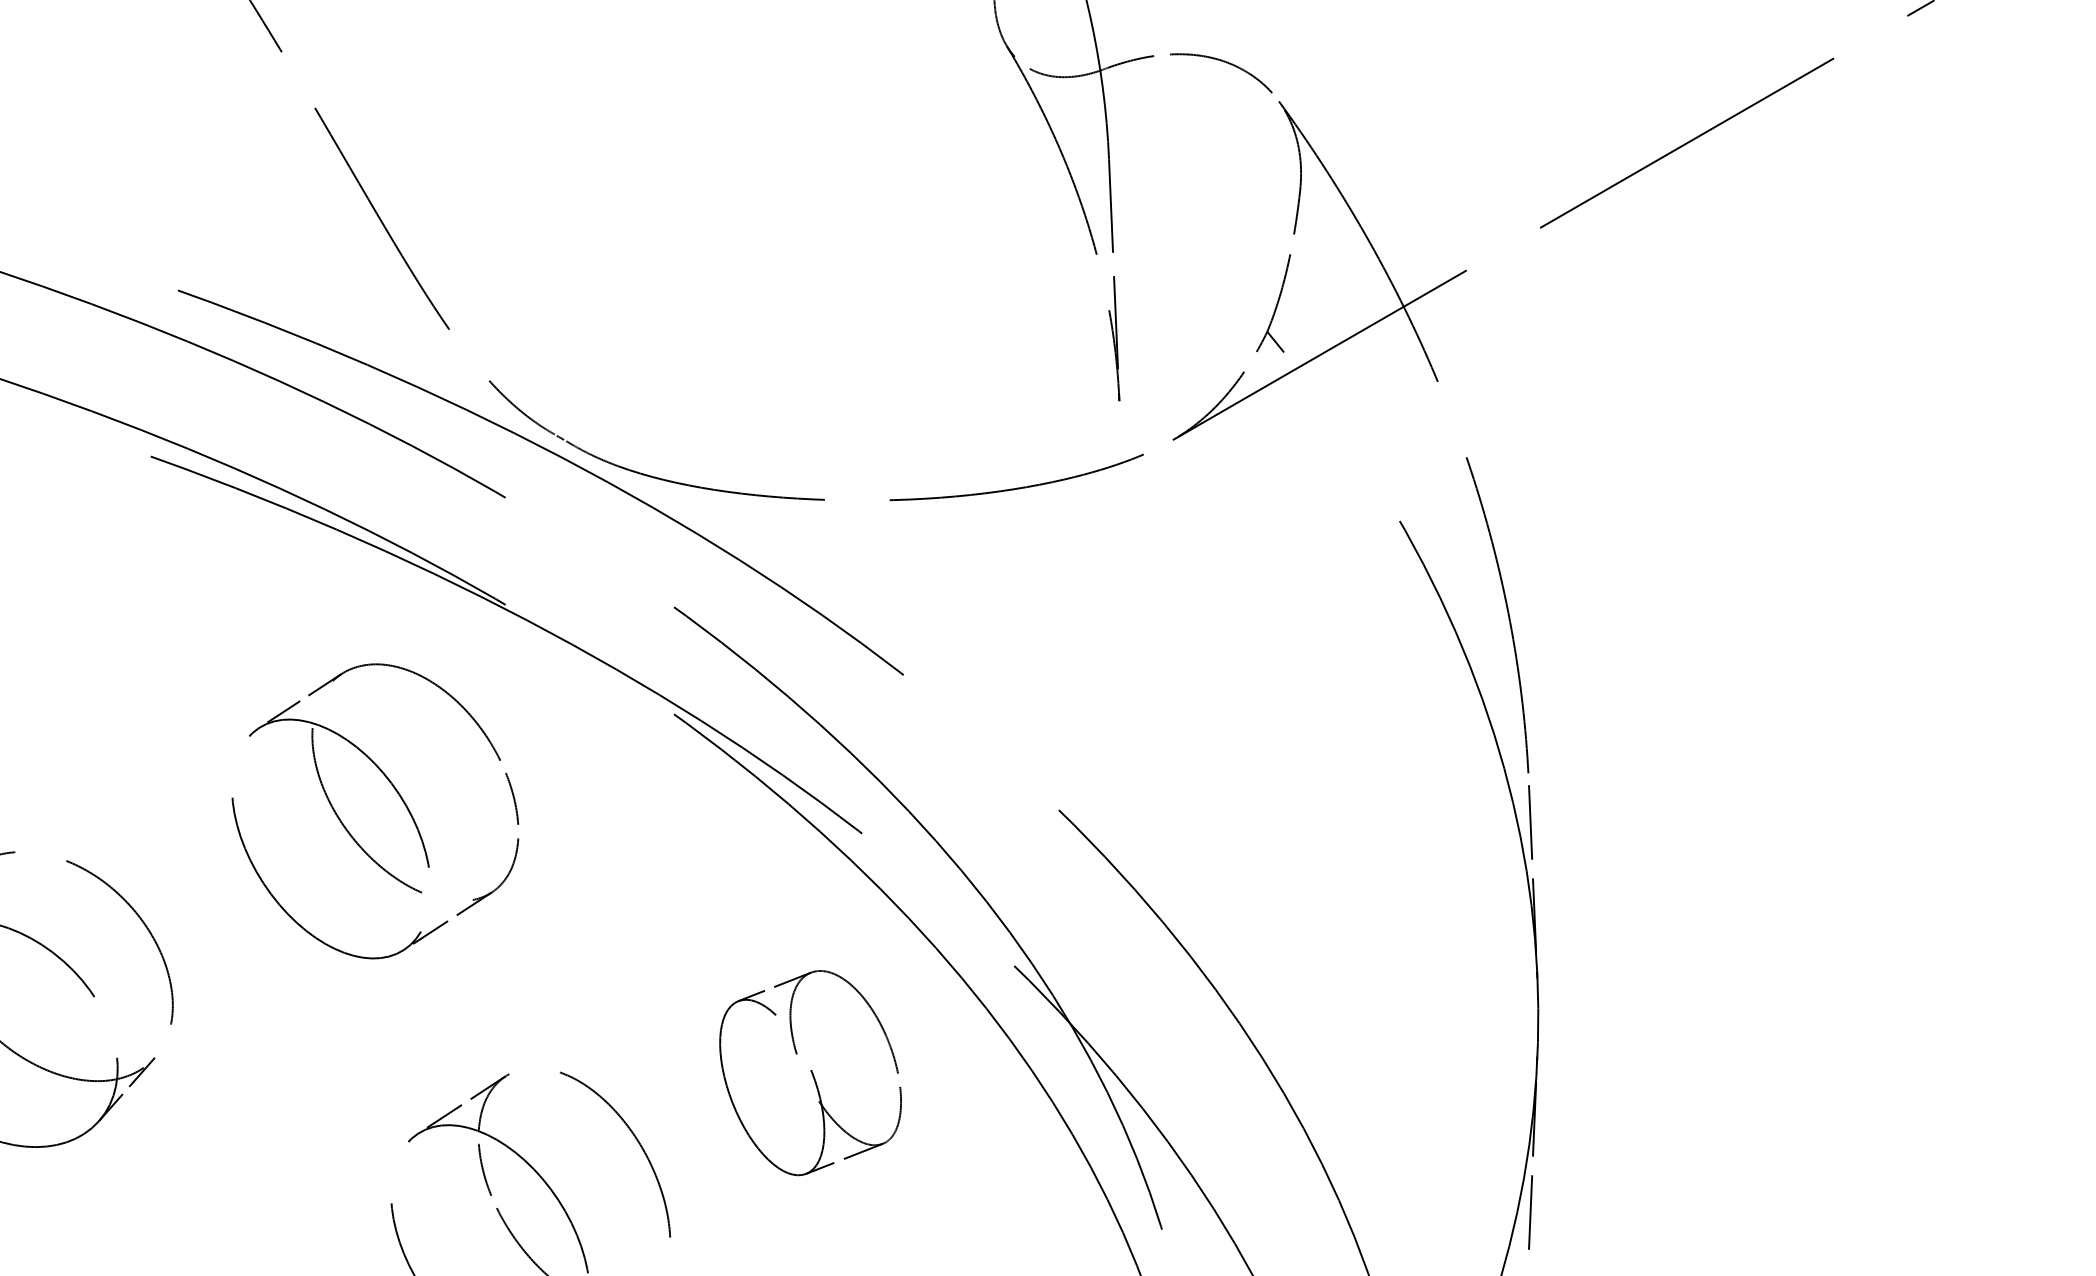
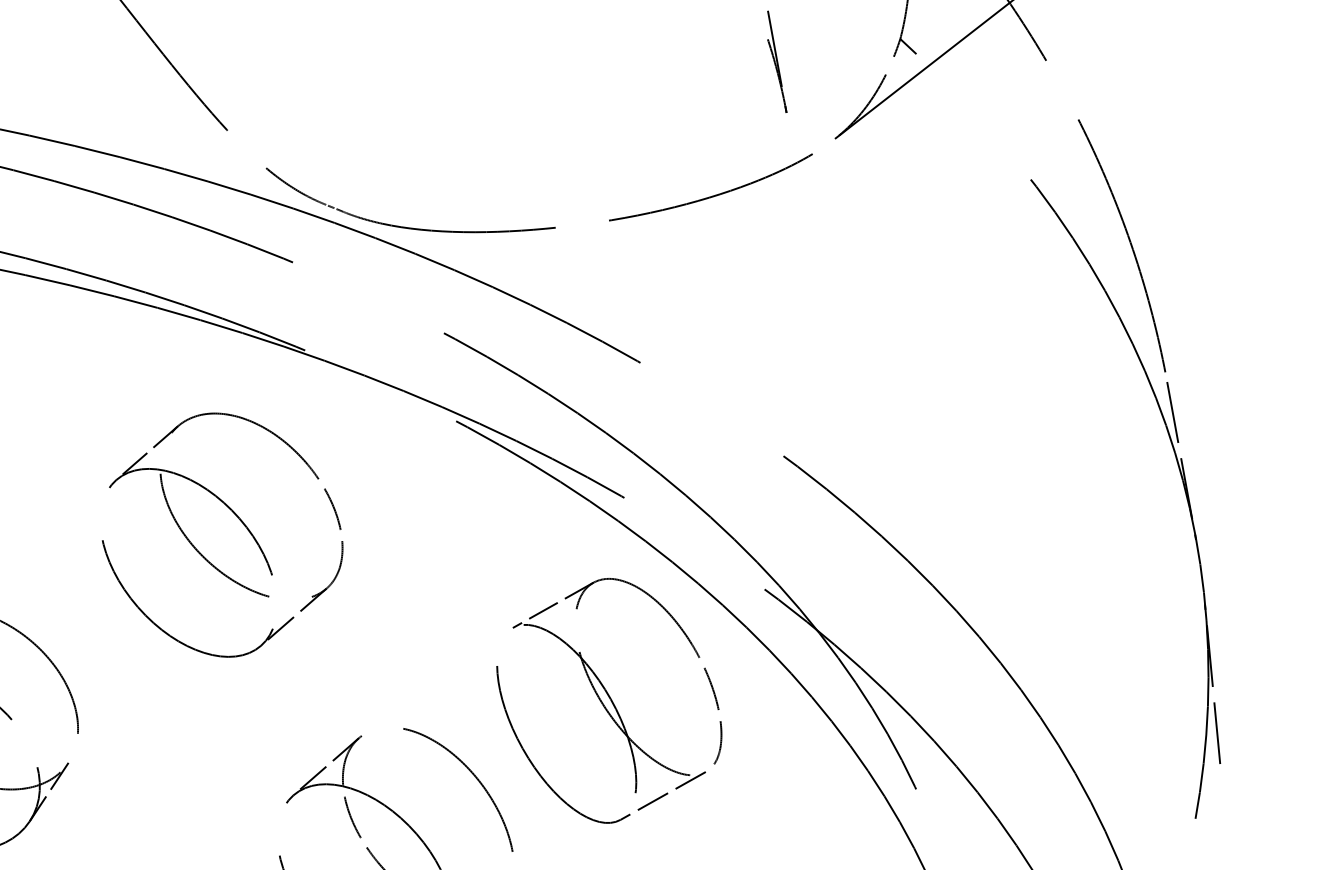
part: (810, 1072) -> (609, 700), size x1.43

